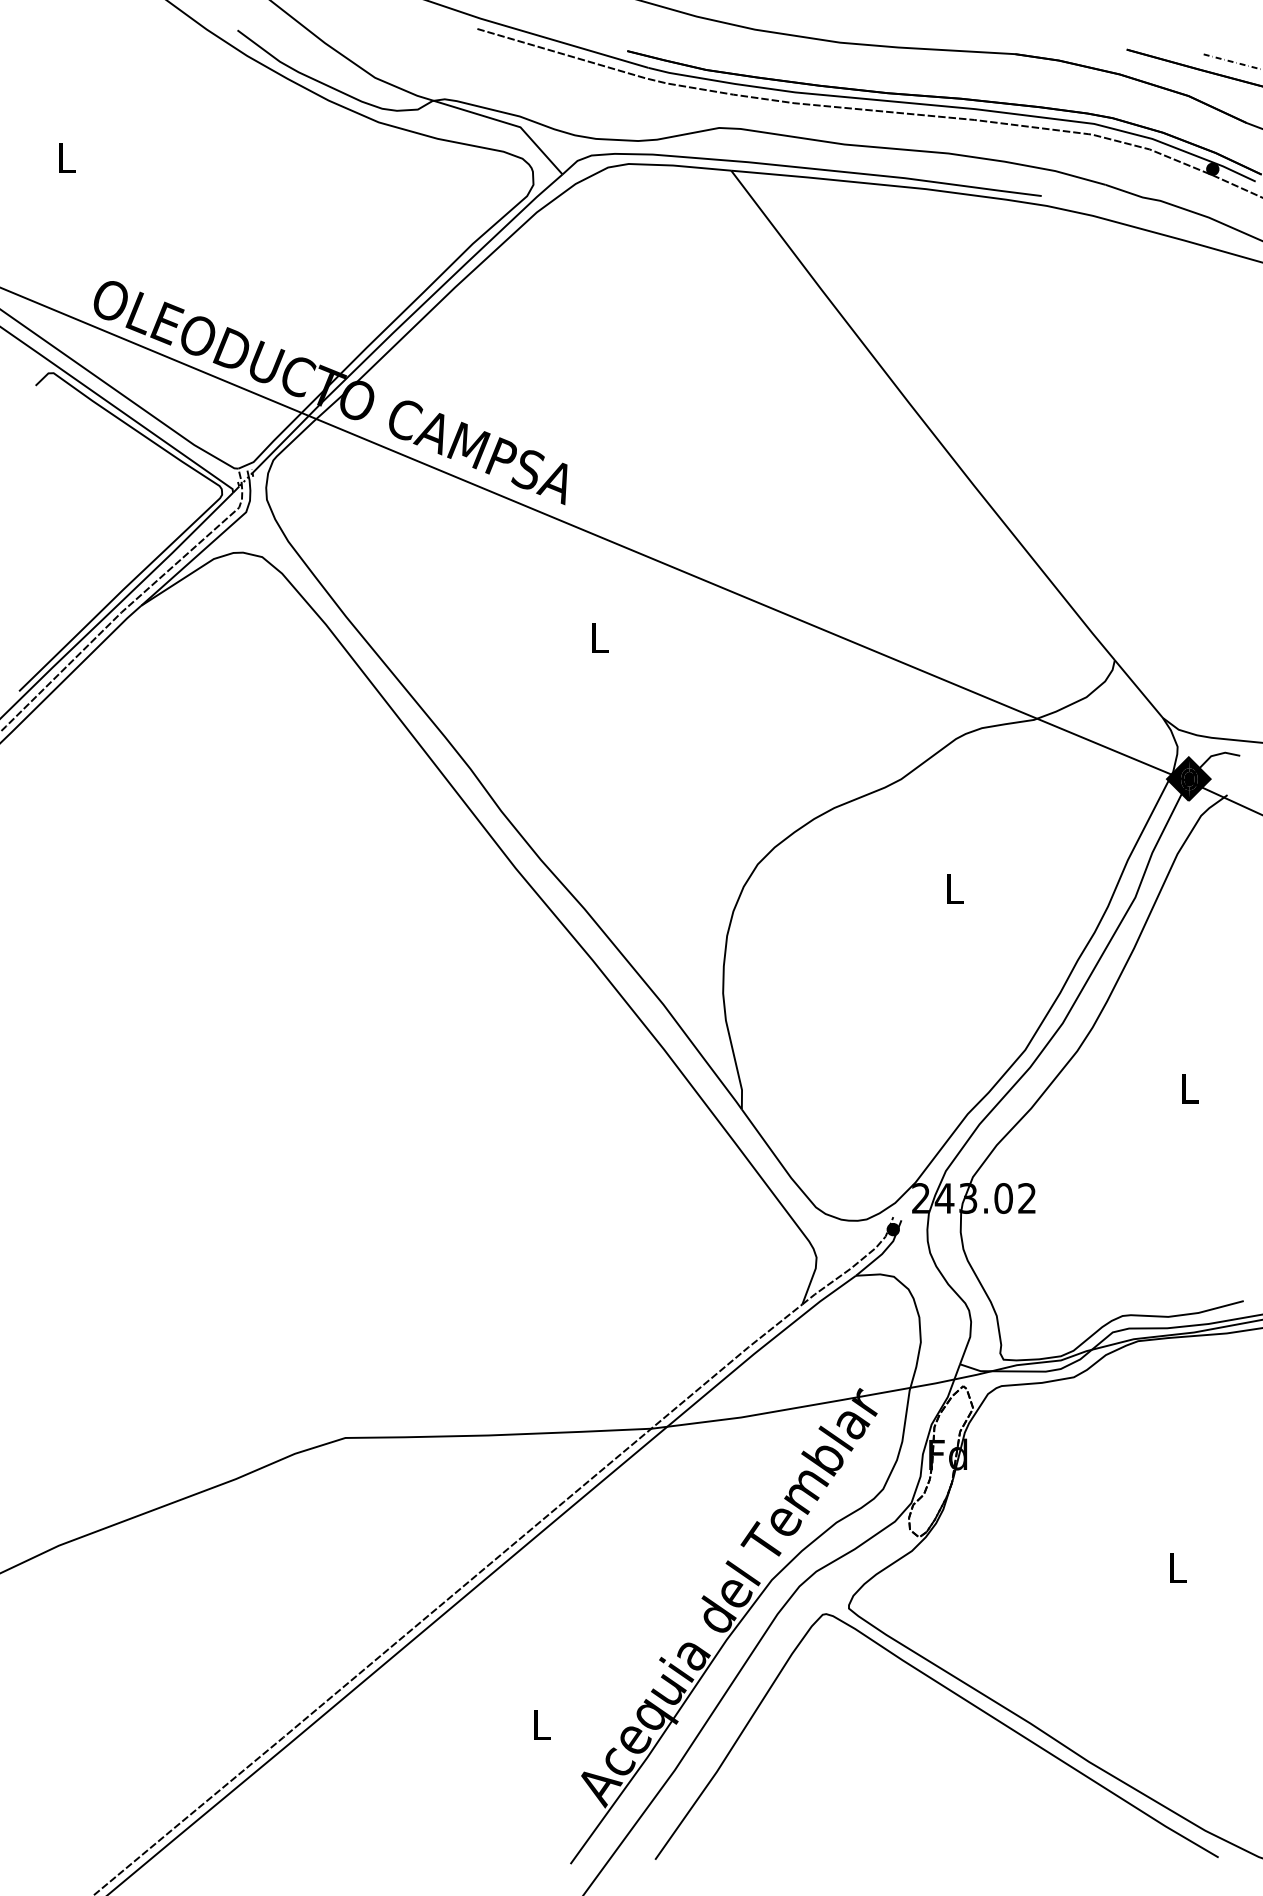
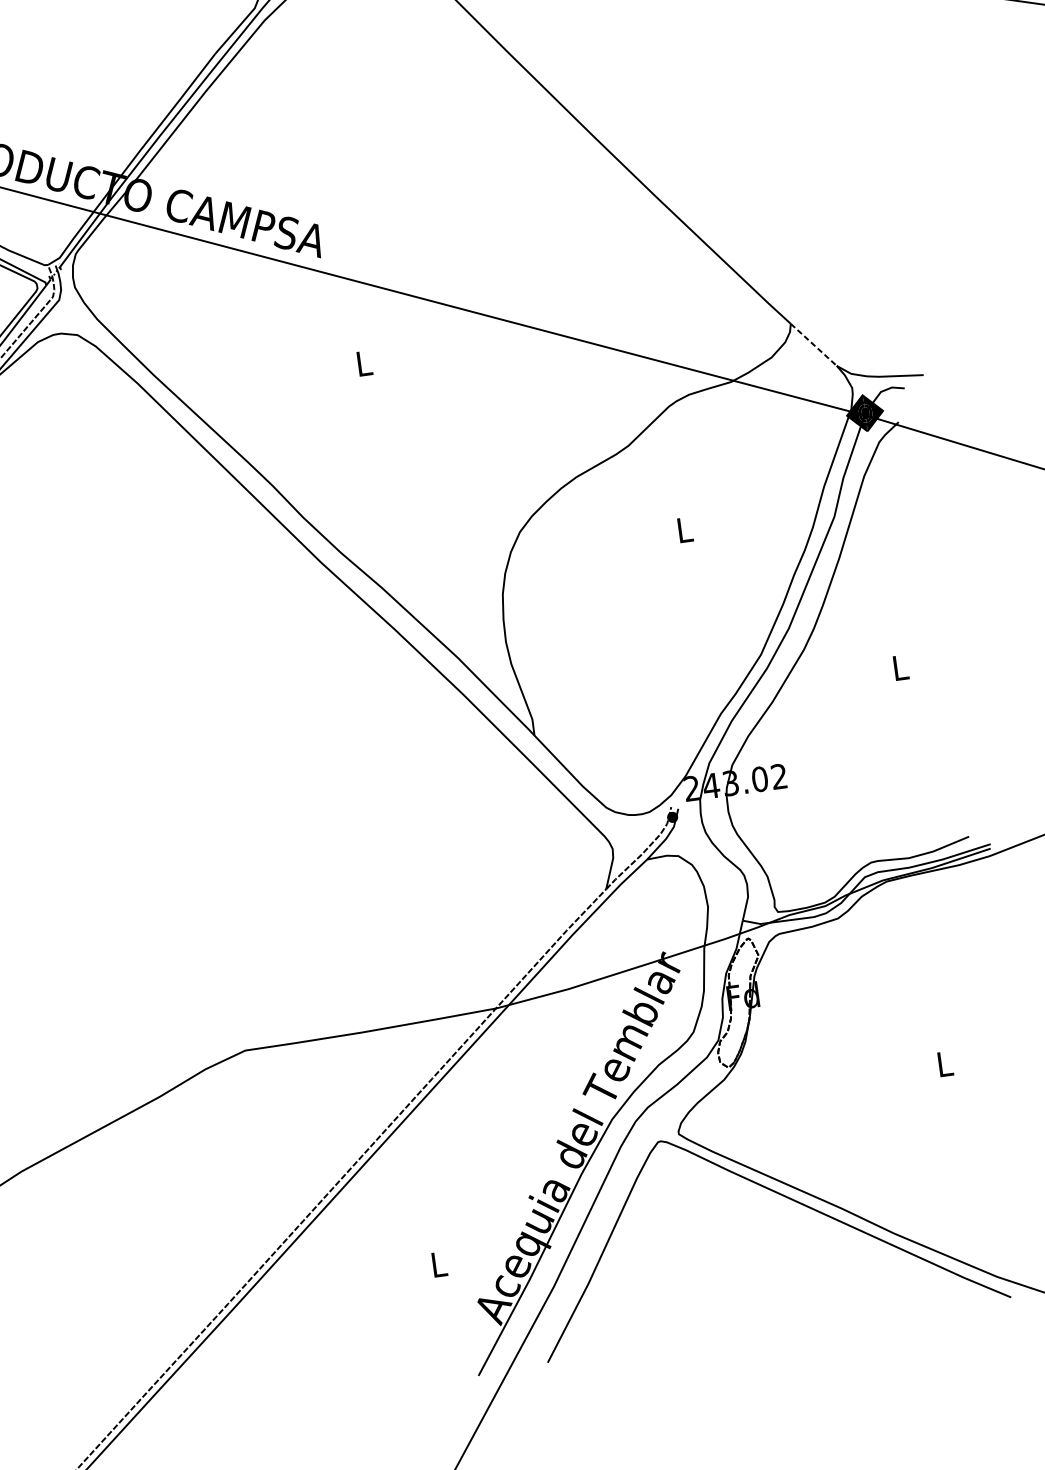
line: (1138, 689) -> (813, 345), solid -> dashed

